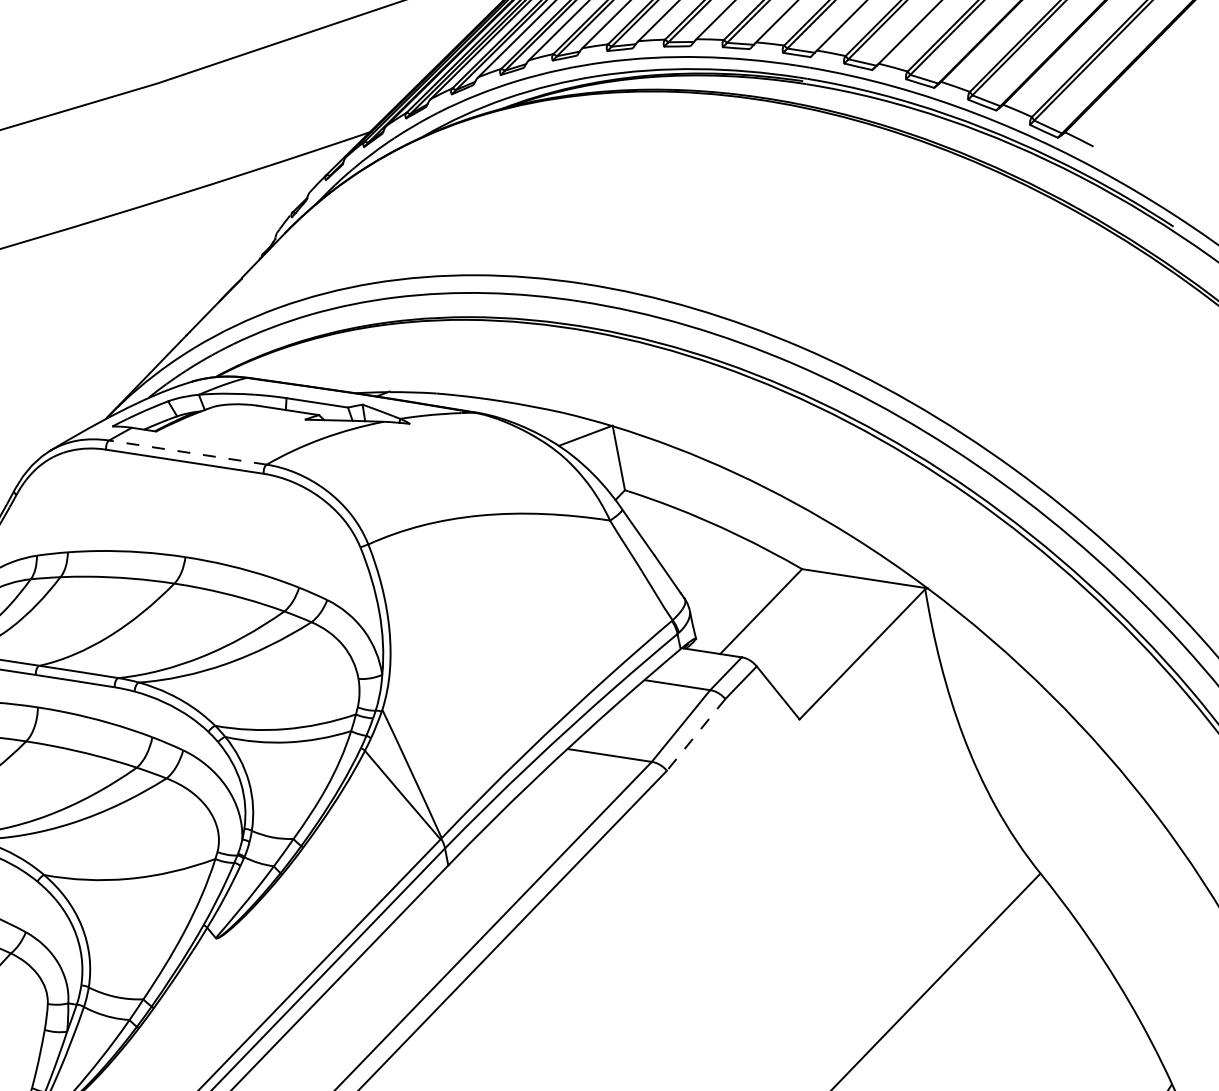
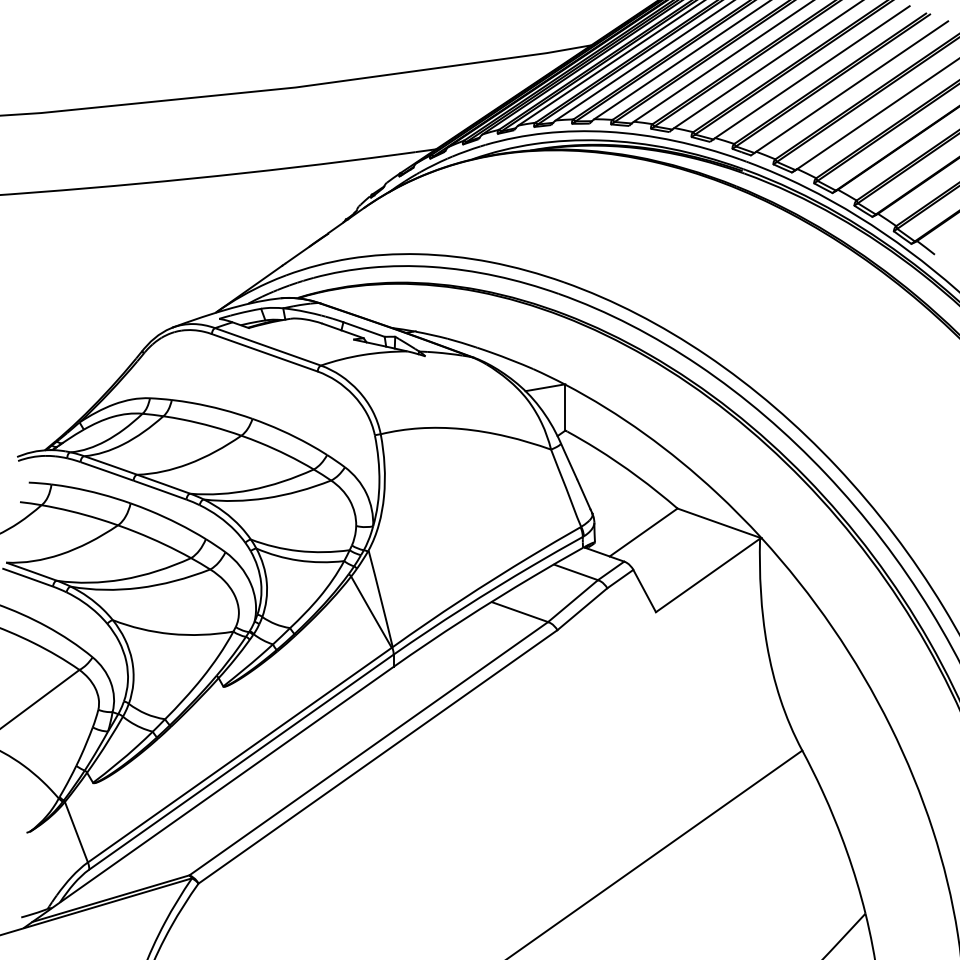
line: (187, 452) -> (267, 346), dashed -> solid
line: (696, 735) -> (582, 609), dashed -> solid

